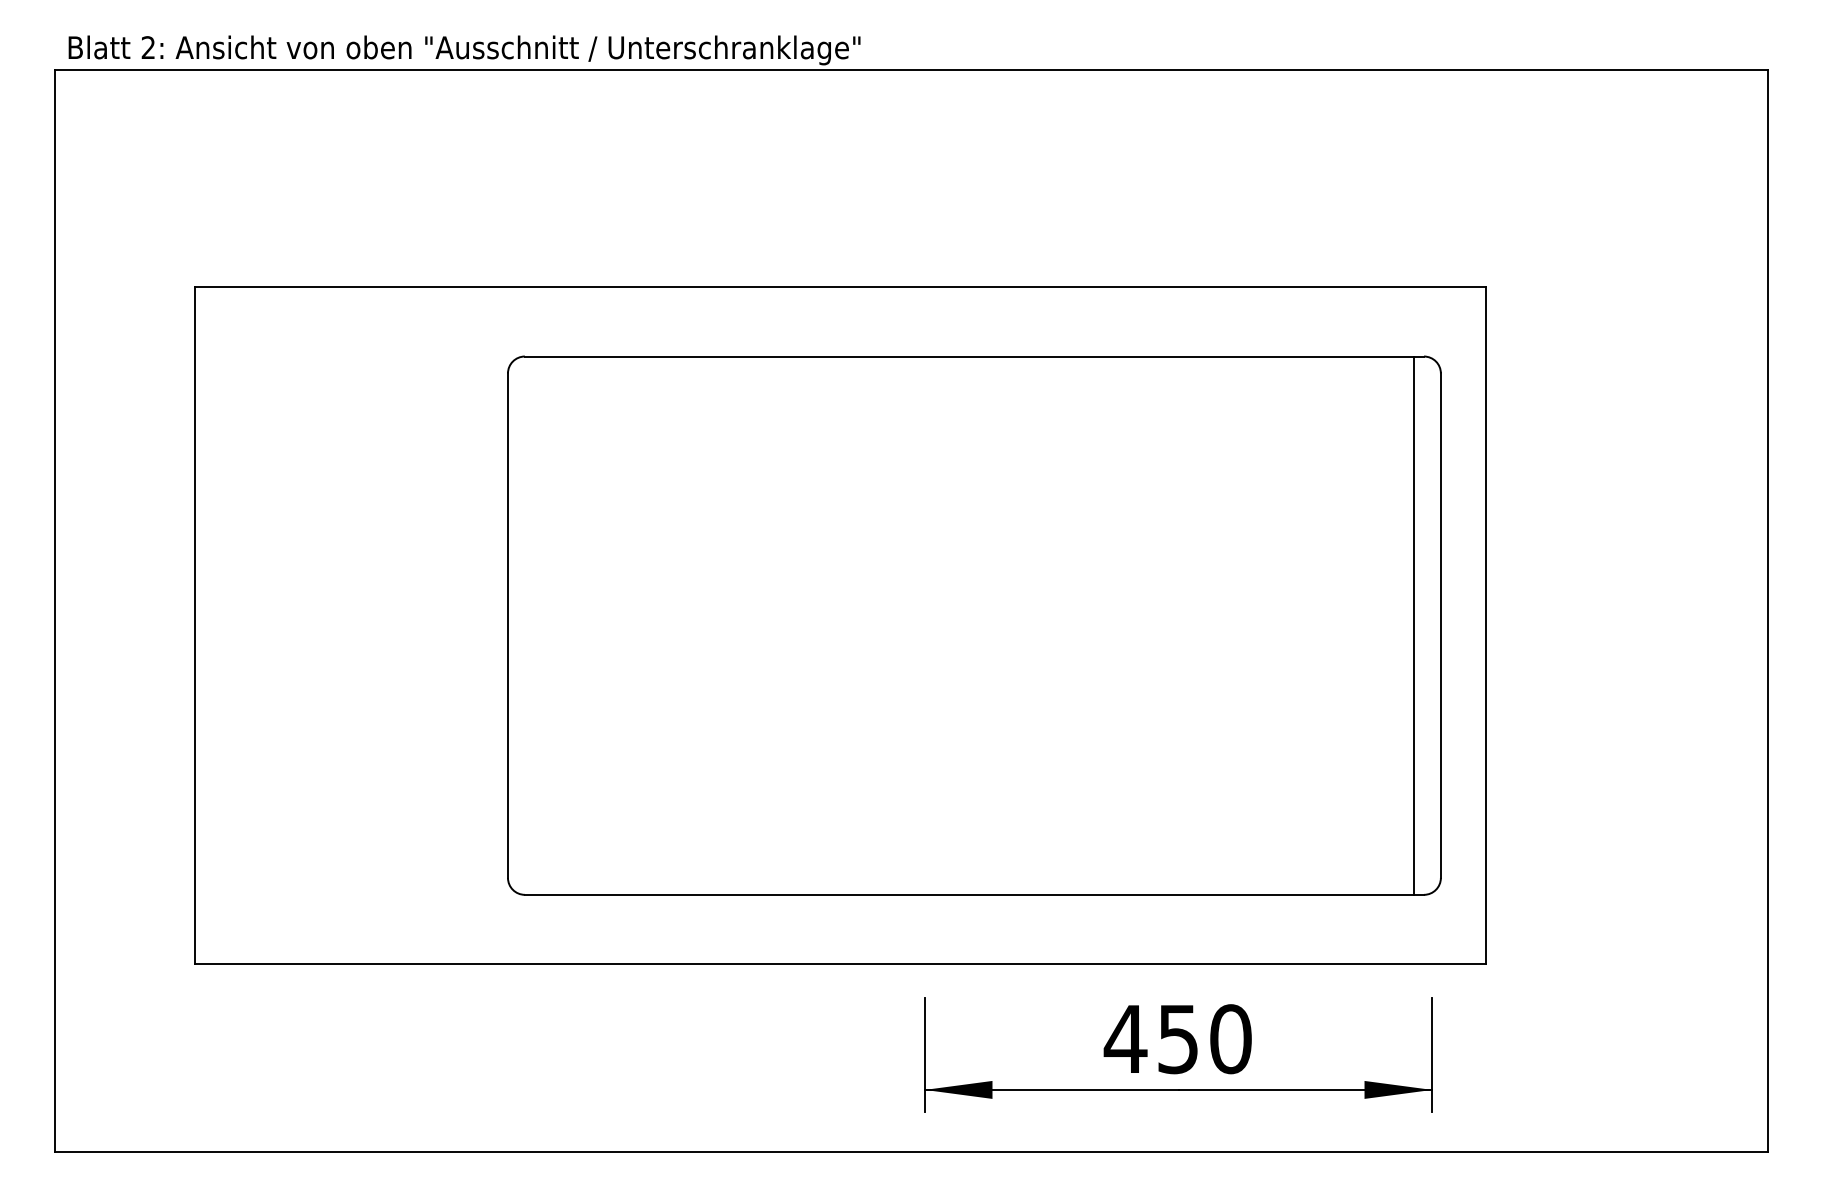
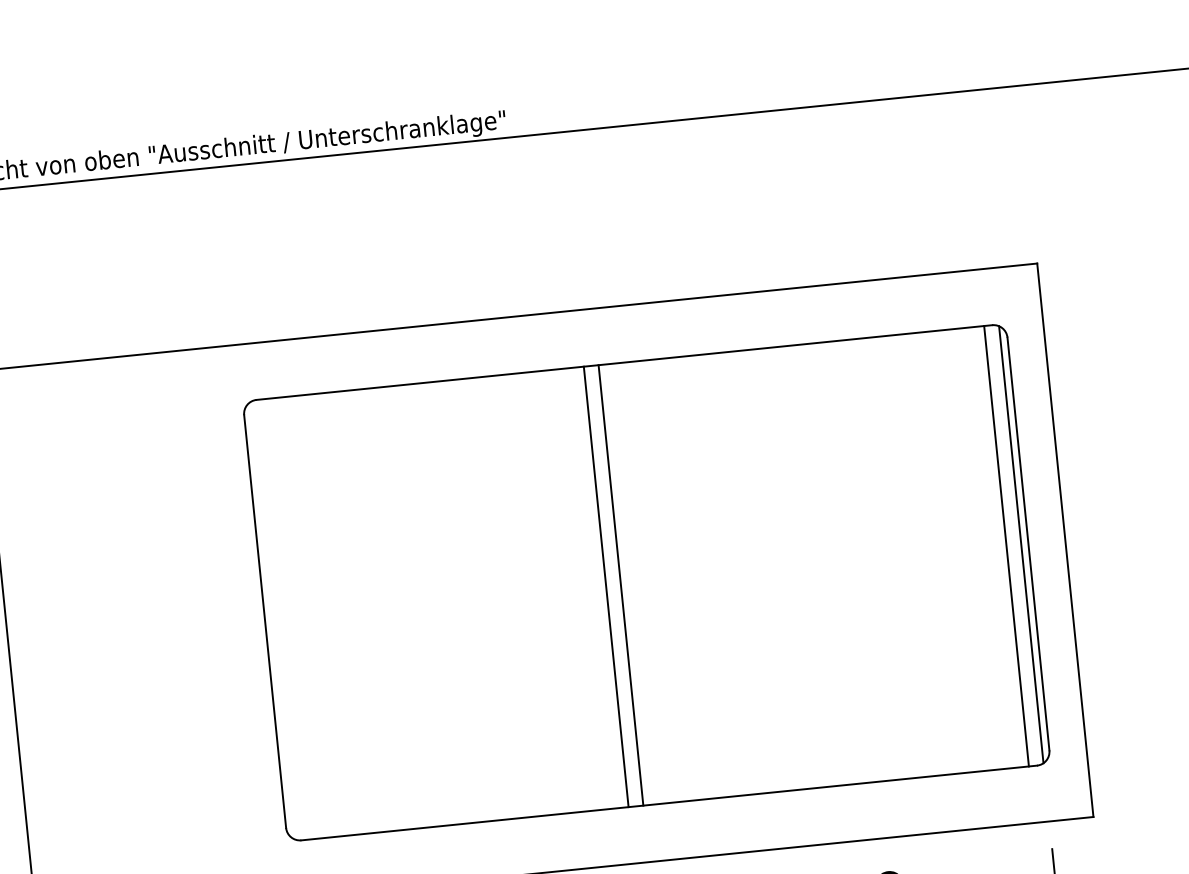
line: (924, 625) -> (605, 586), added
line: (942, 625) -> (620, 585), added
line: (1432, 625) -> (1021, 544), added

